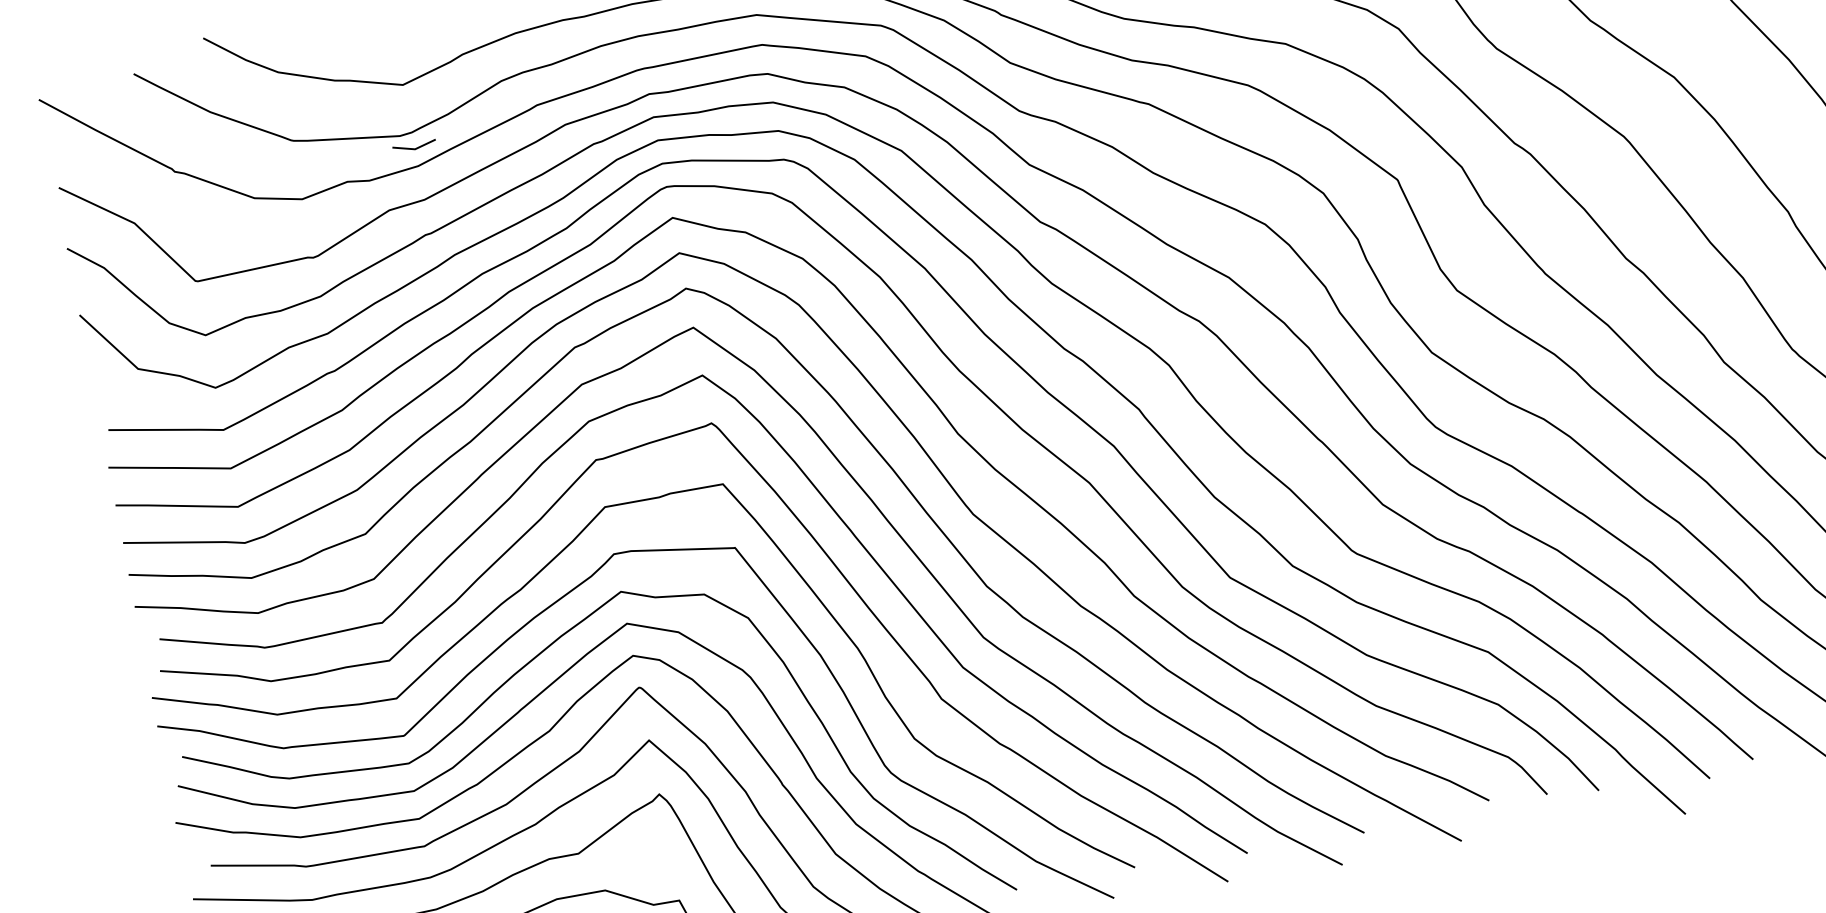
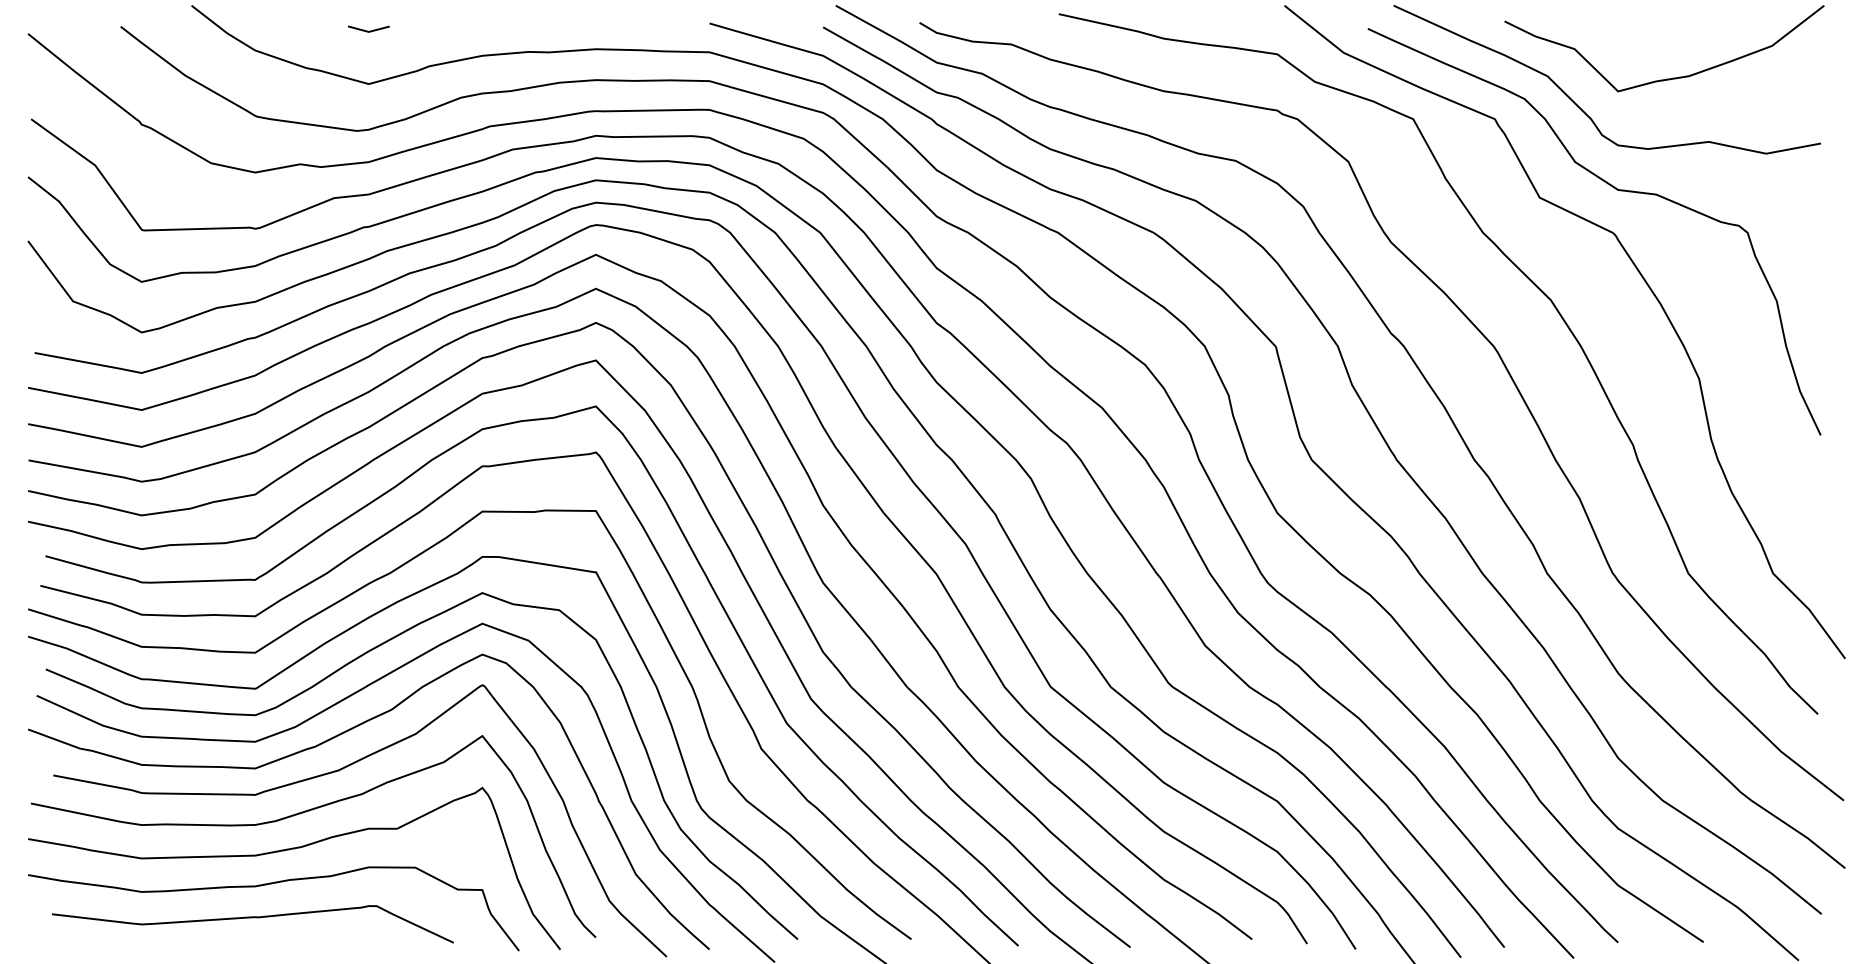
line: (414, 147) -> (368, 30), moved

